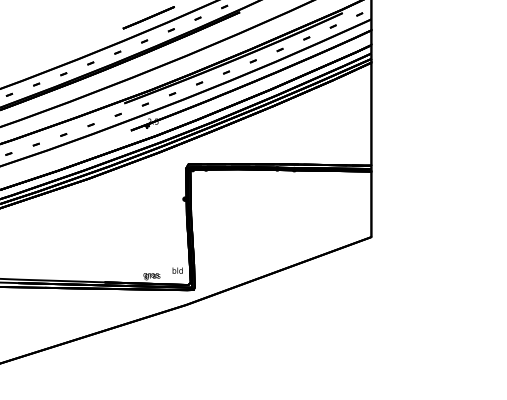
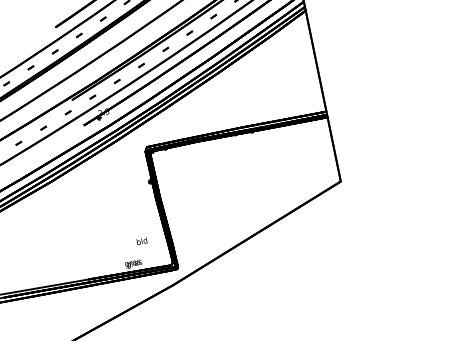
text: (177, 270) -> (141, 241), moved

